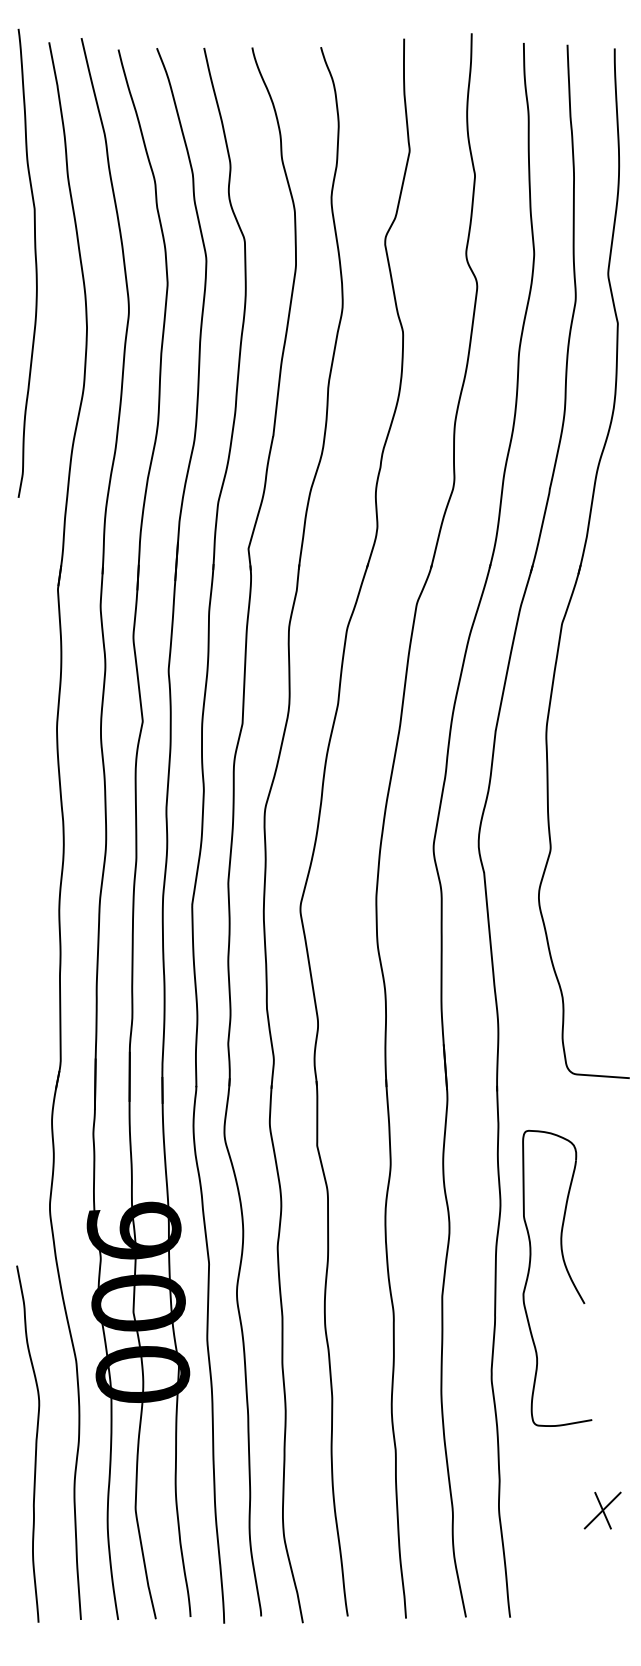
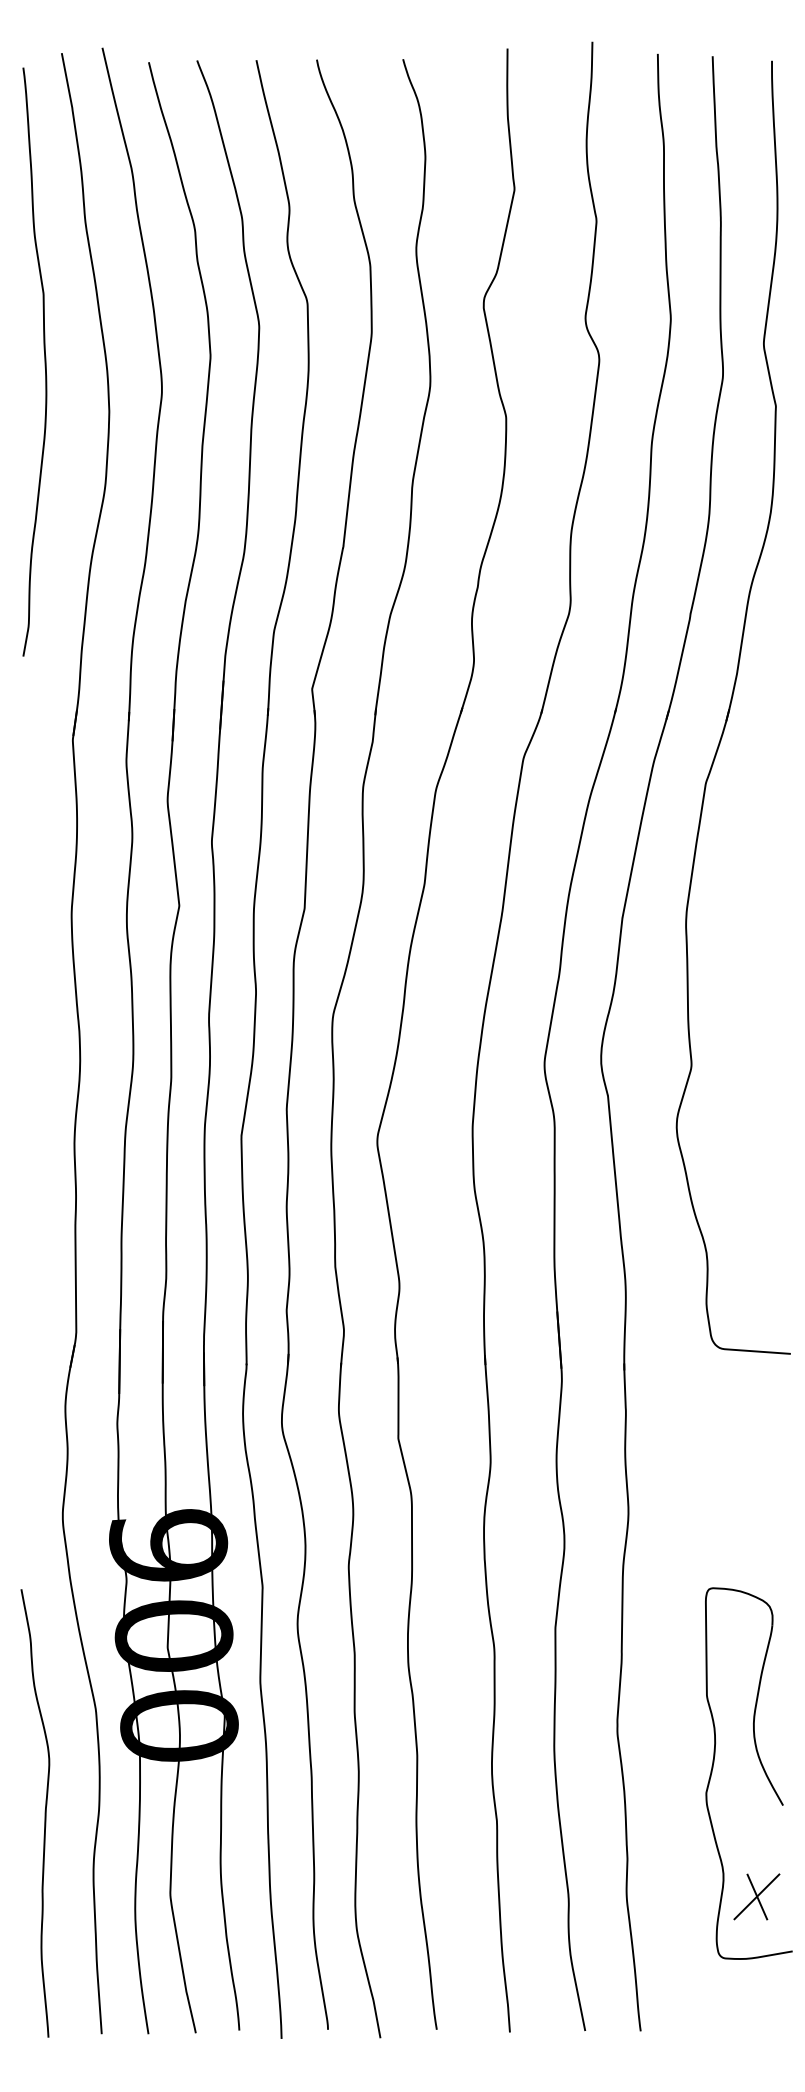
curve: (35, 262) -> (44, 361), moved
part: (567, 1273) -> (761, 1767), moved

